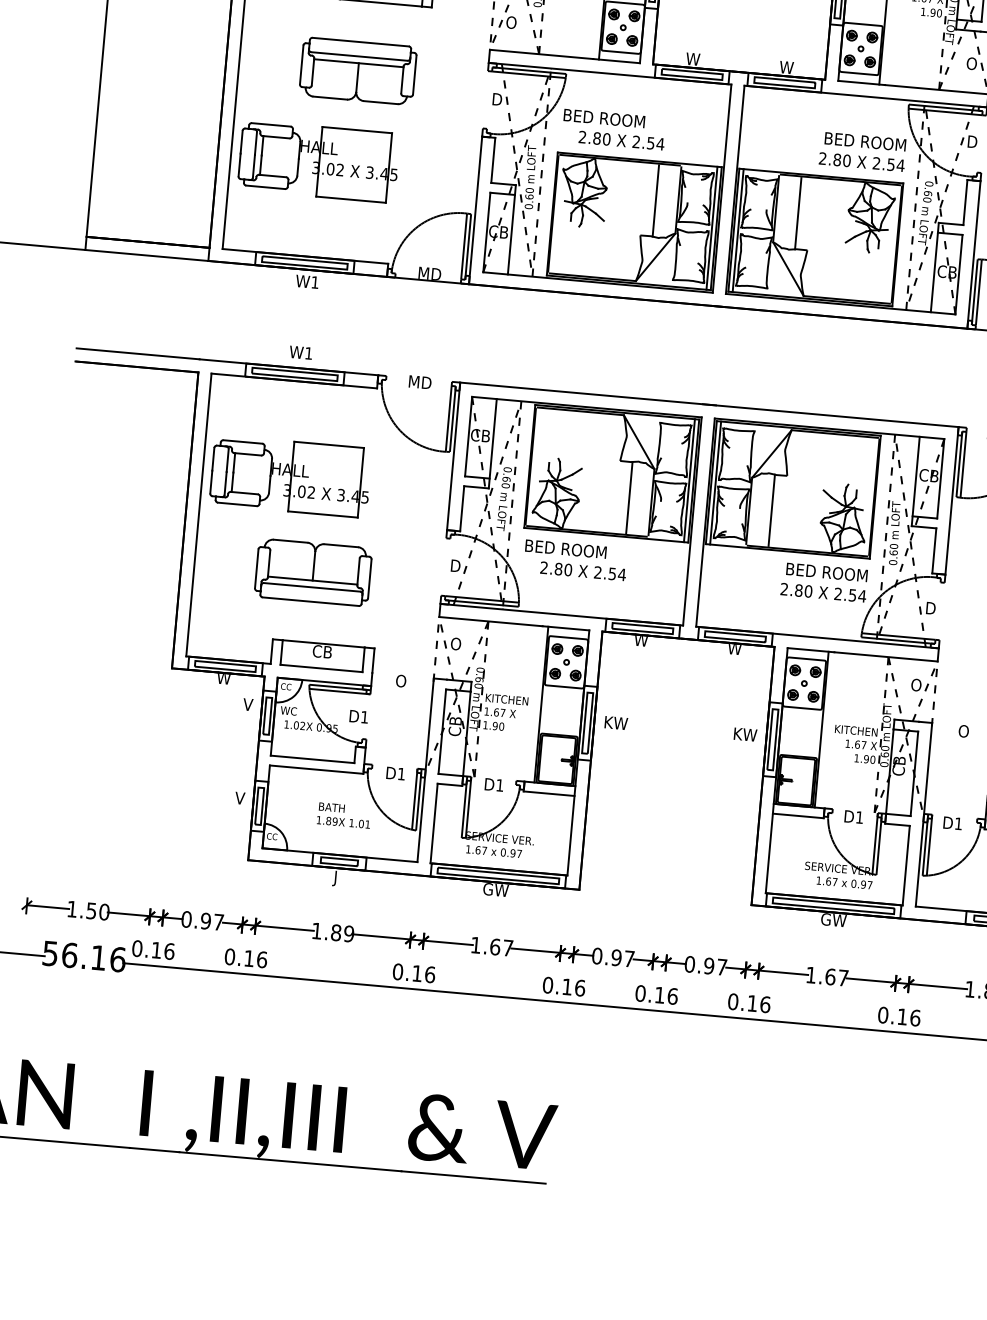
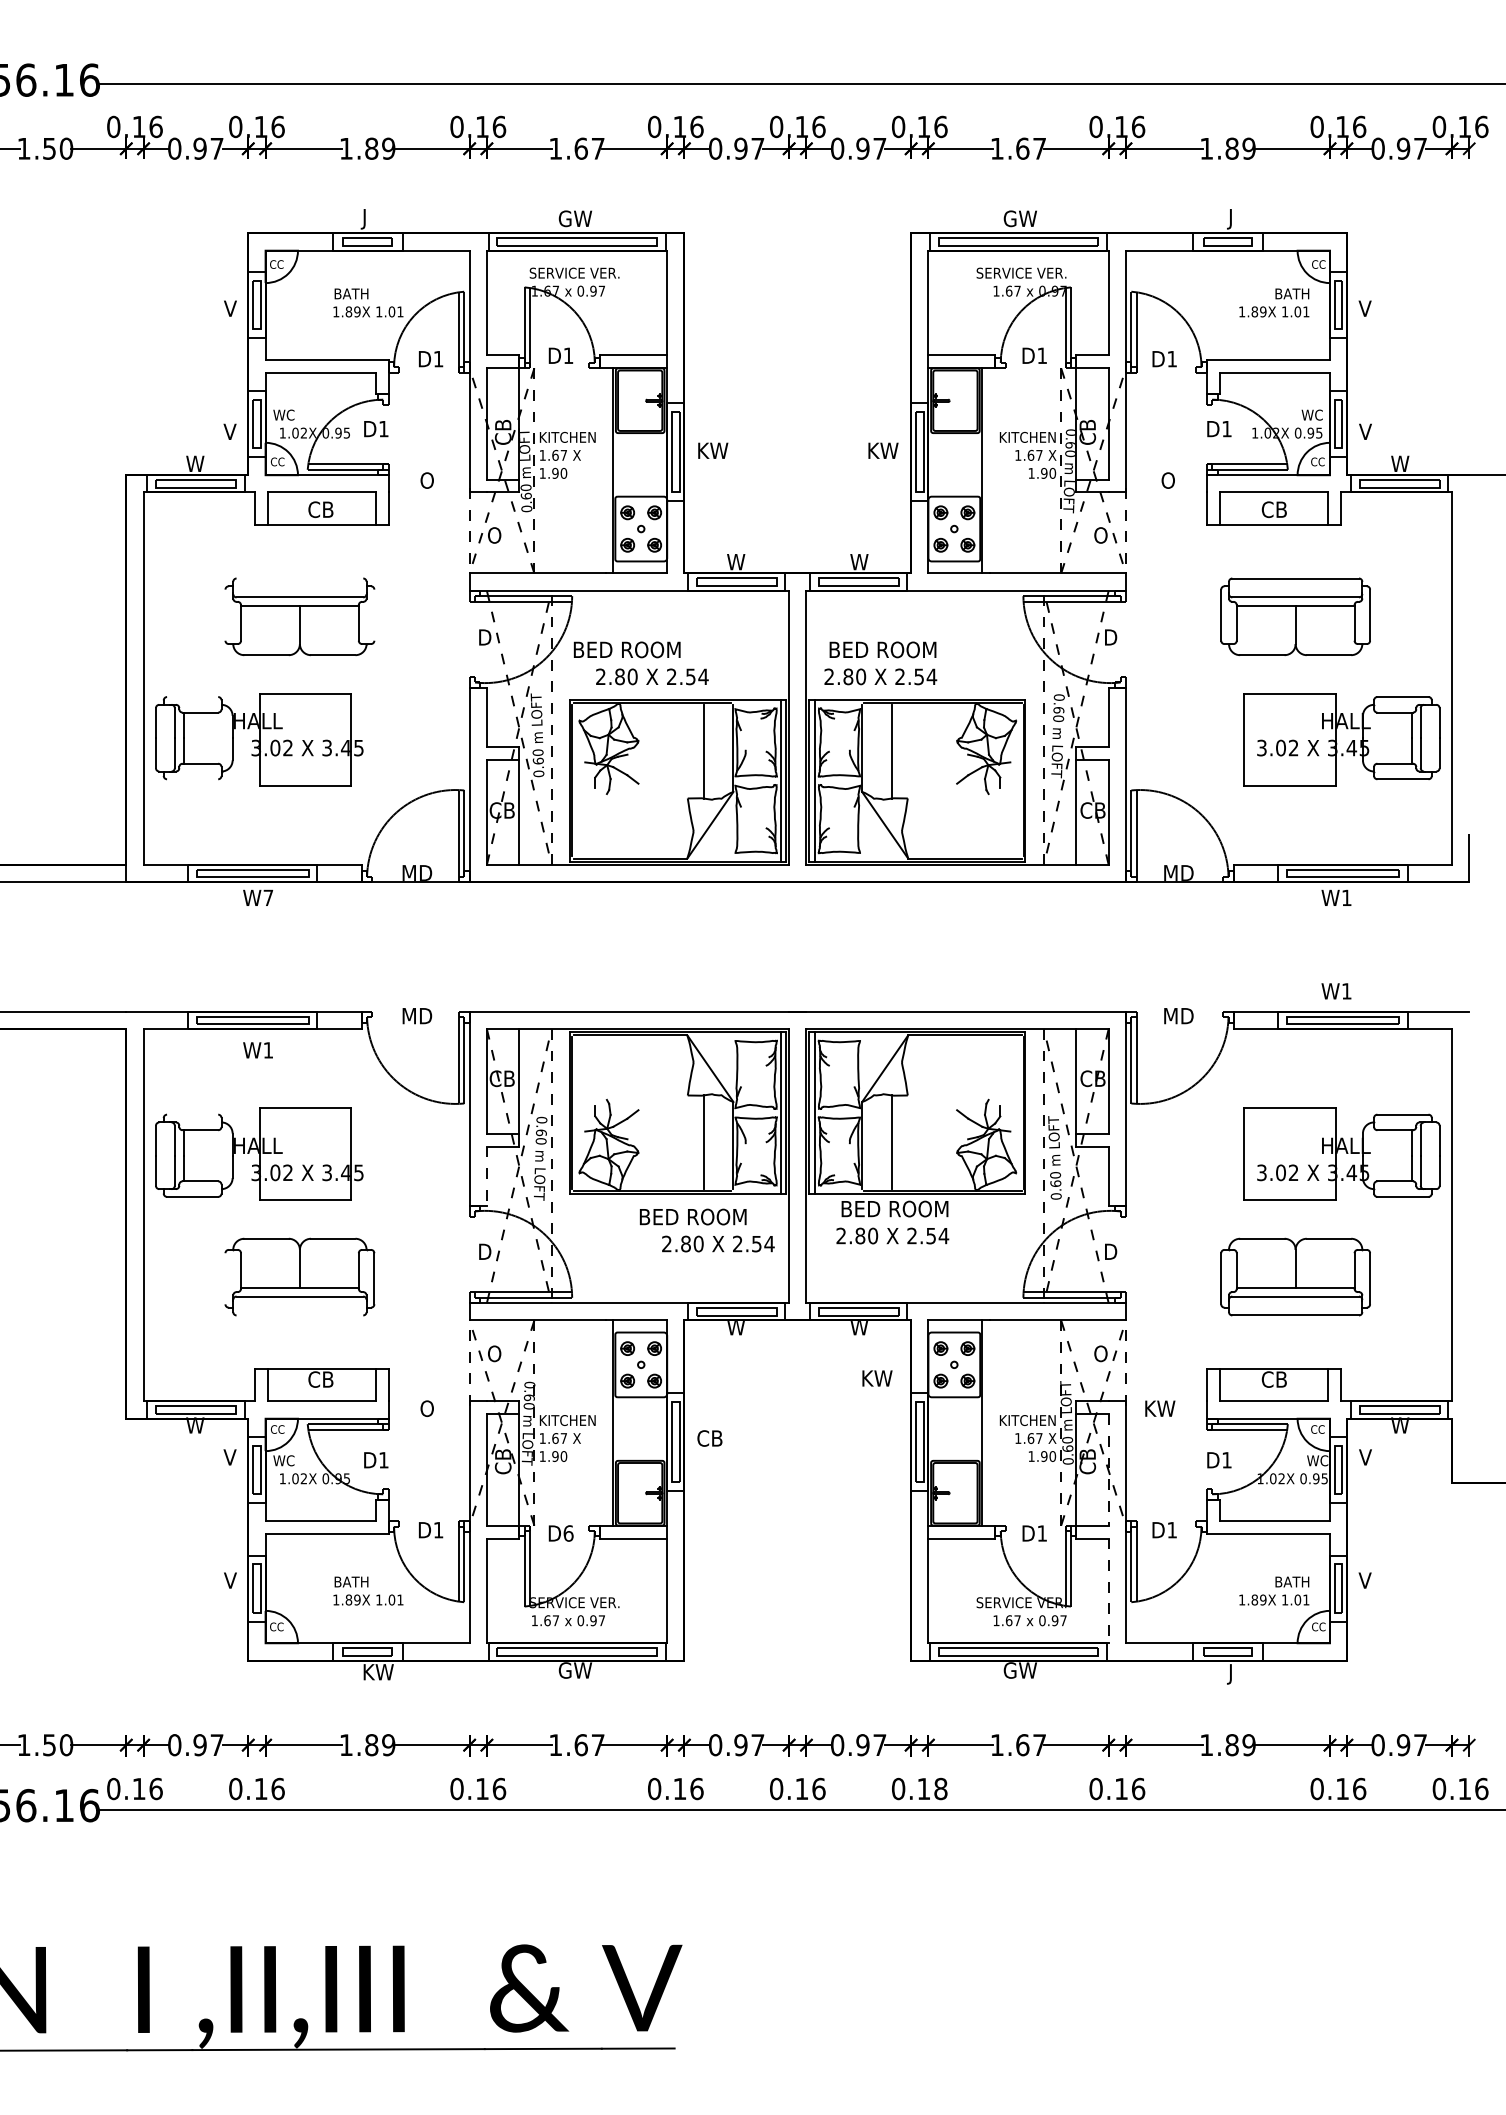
line: (360, 42) -> (299, 578), removed
line: (301, 64) -> (225, 614), removed
line: (414, 74) -> (374, 614), removed
line: (271, 125) -> (192, 697), removed
text: (862, 151) -> (880, 663), moved
line: (265, 187) -> (192, 779), removed
text: (315, 282) -> (268, 897), W1 -> W7
text: (300, 352) -> (257, 1050), moved
line: (242, 441) -> (192, 1114), removed
line: (461, 508) -> (486, 1176), solid -> dashed
text: (575, 560) -> (706, 1230), moved
line: (256, 568) -> (225, 1278), removed
text: (824, 582) -> (892, 1222), moved
line: (310, 601) -> (299, 1315), removed
text: (615, 723) -> (712, 1438), KW -> CB
text: (957, 730) -> (1160, 1408), O -> KW
text: (745, 734) -> (877, 1378), moved
line: (914, 774) -> (1108, 1470), solid -> dashed
text: (499, 785) -> (568, 1533), D1 -> D6
line: (906, 866) -> (1108, 1591), solid -> dashed
text: (344, 879) -> (376, 1674), J -> KW
text: (765, 1004) -> (940, 1788), 0.16 -> 0.18

